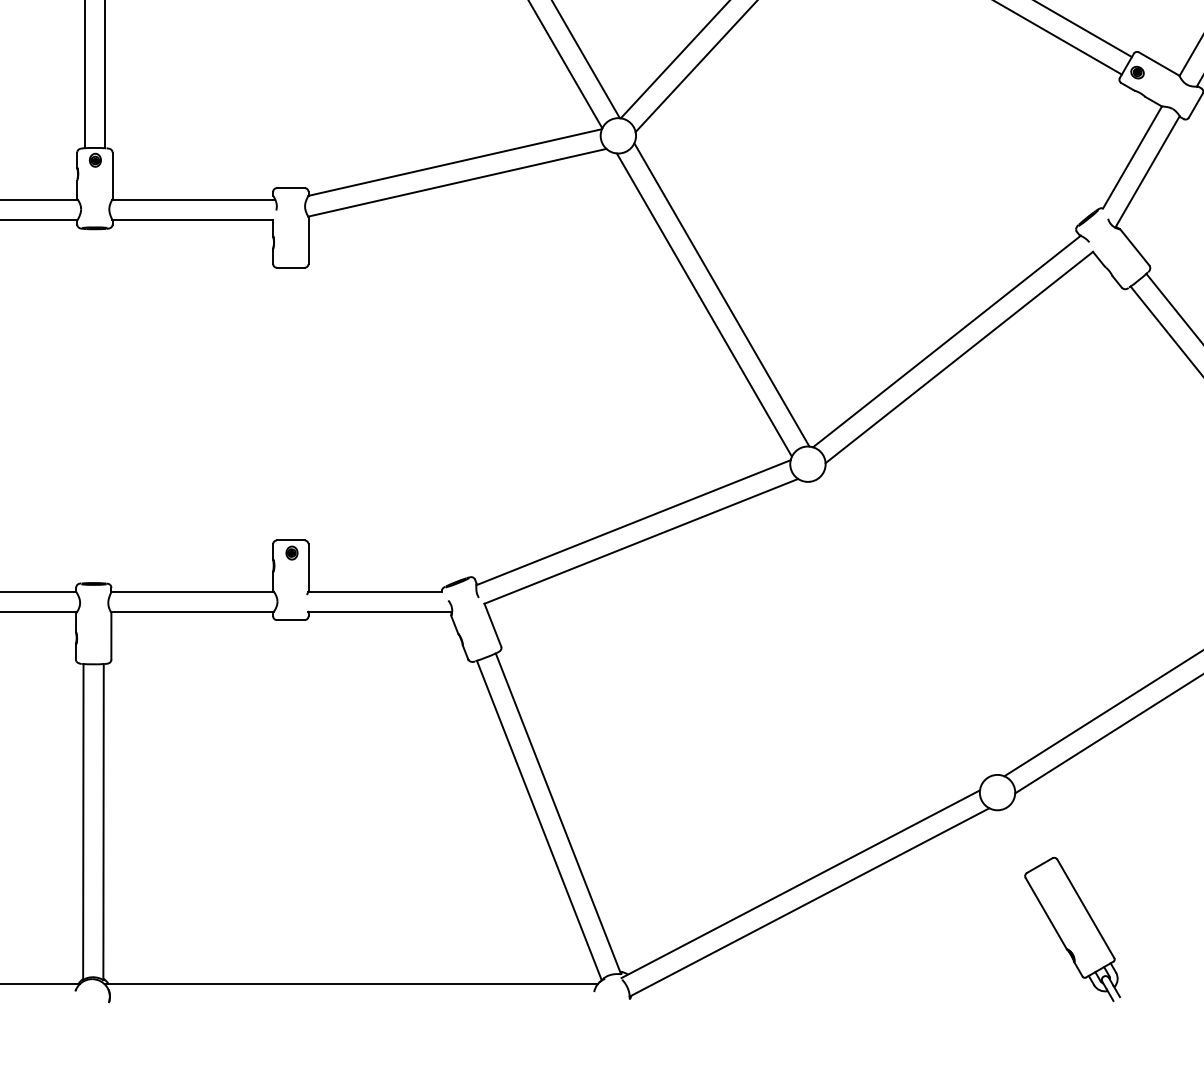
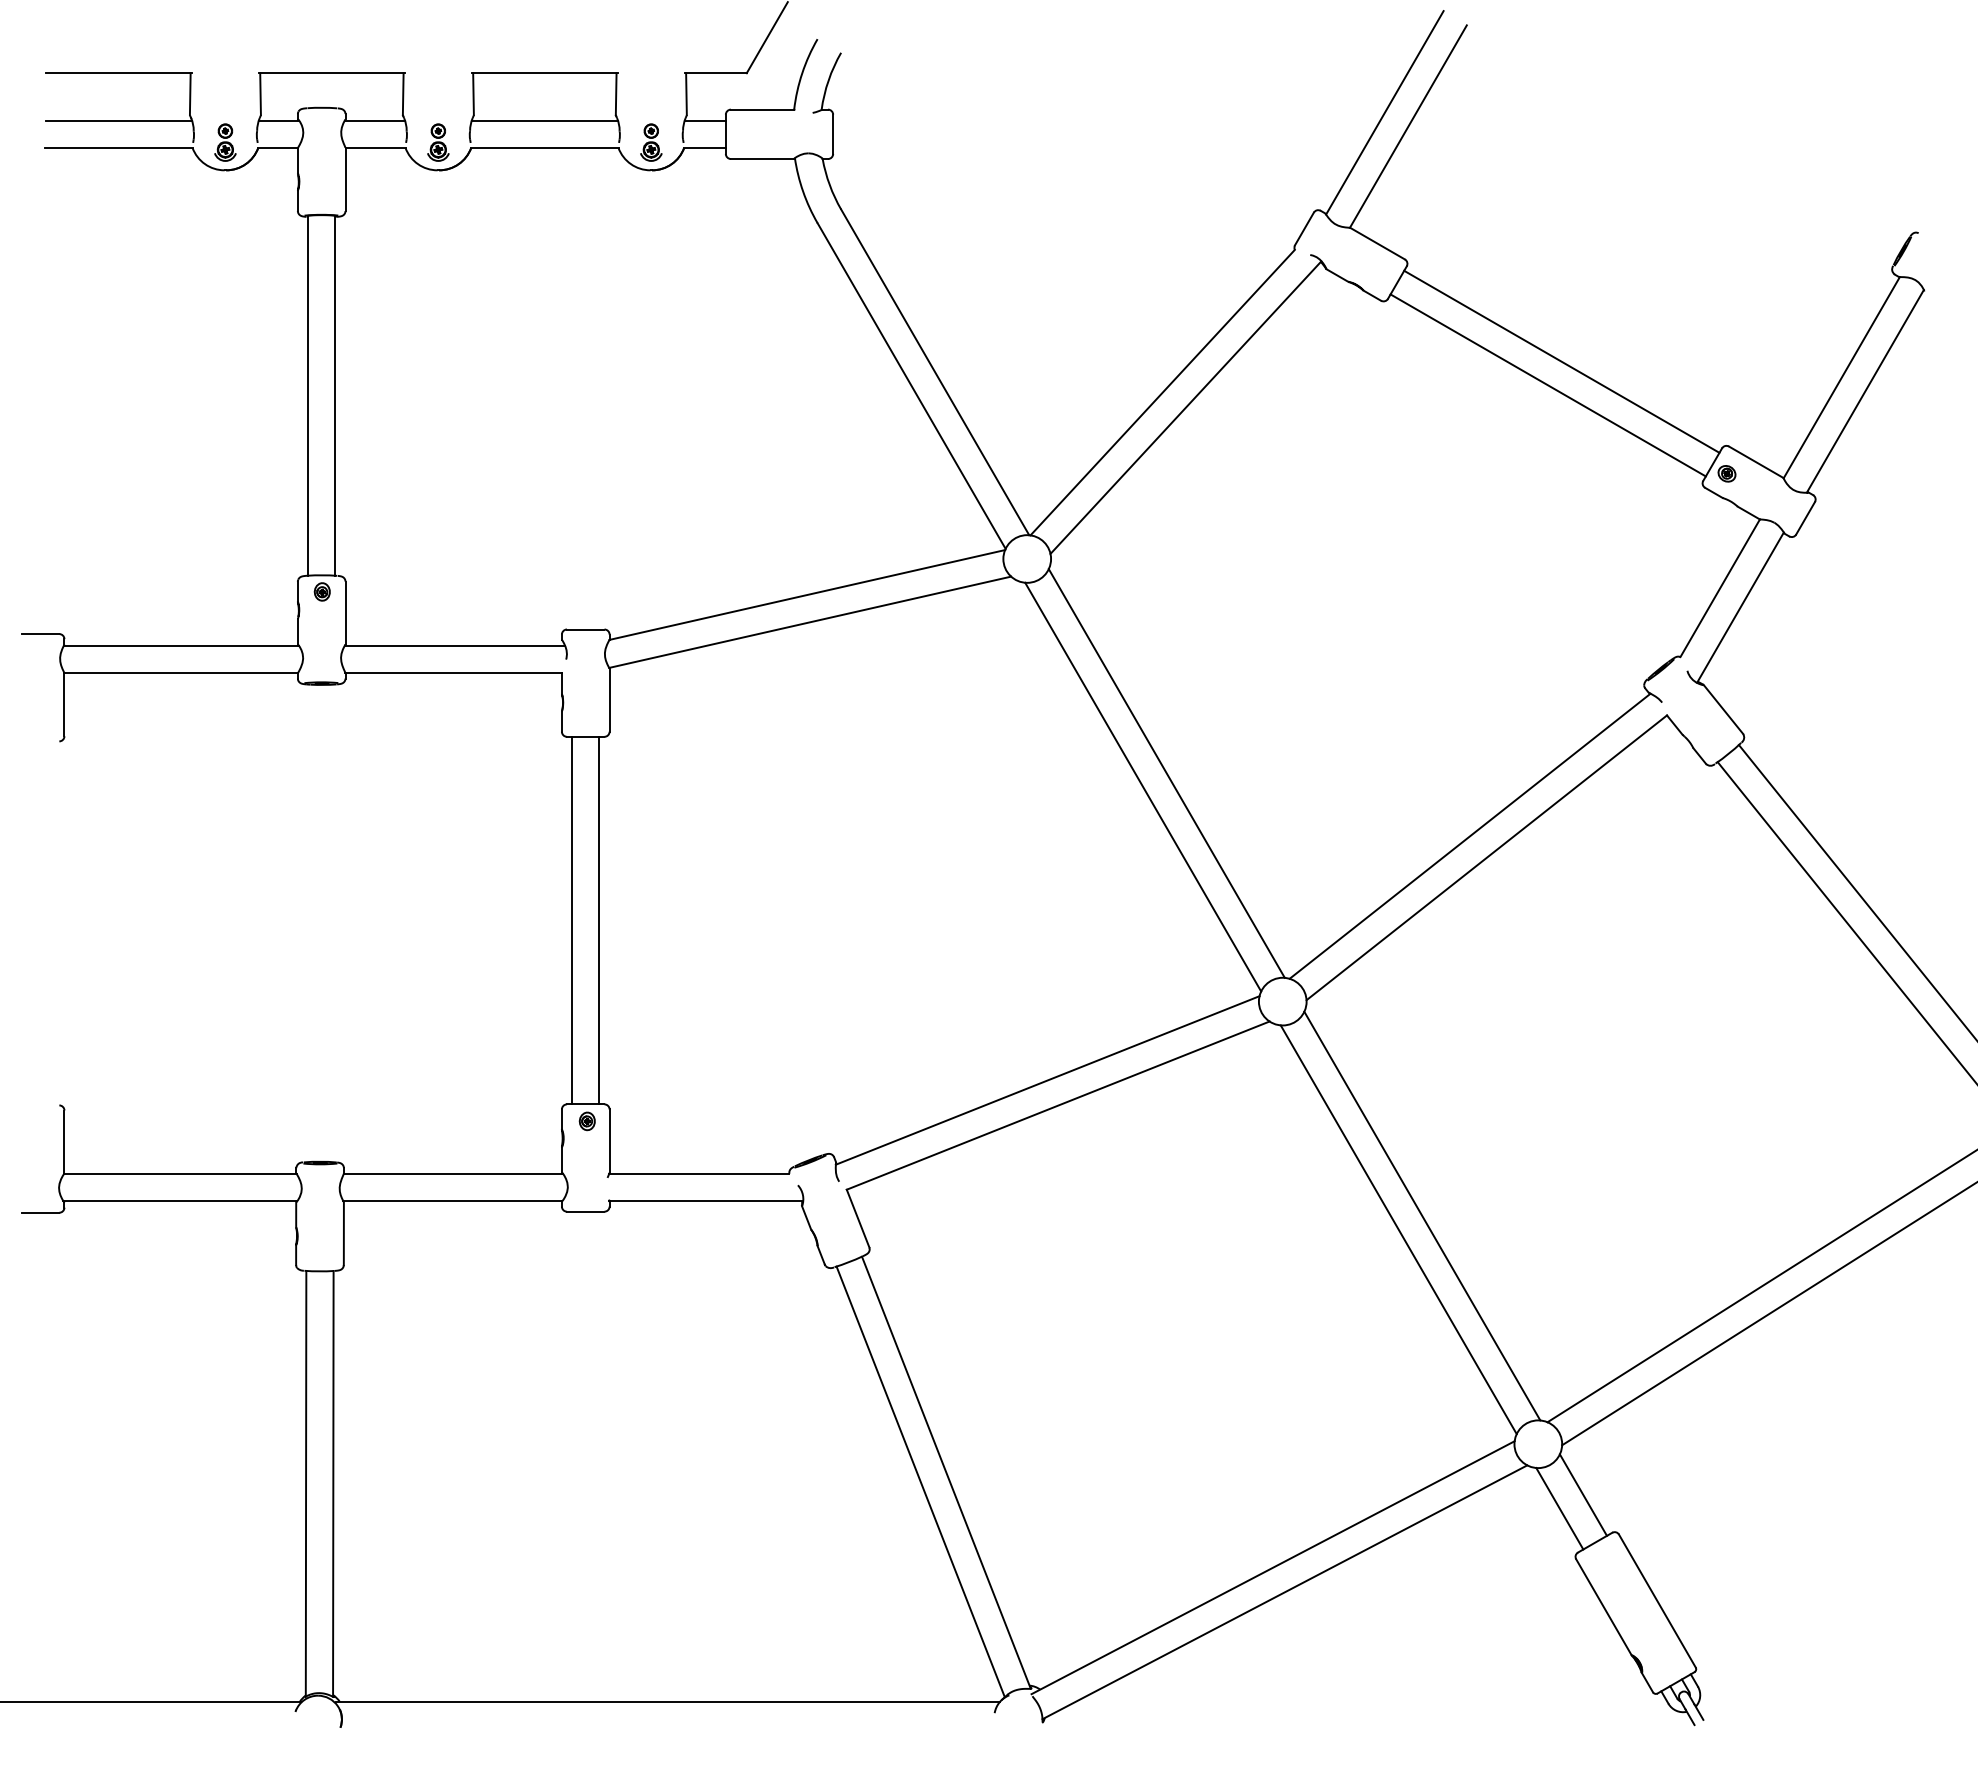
line: (281, 404) -> (572, 920), added
line: (301, 404) -> (599, 920), added
line: (911, 622) -> (1422, 1215), added
line: (893, 633) -> (1398, 1229), added
line: (1030, 829) -> (1582, 1494), added
line: (1013, 840) -> (1559, 1508), added

